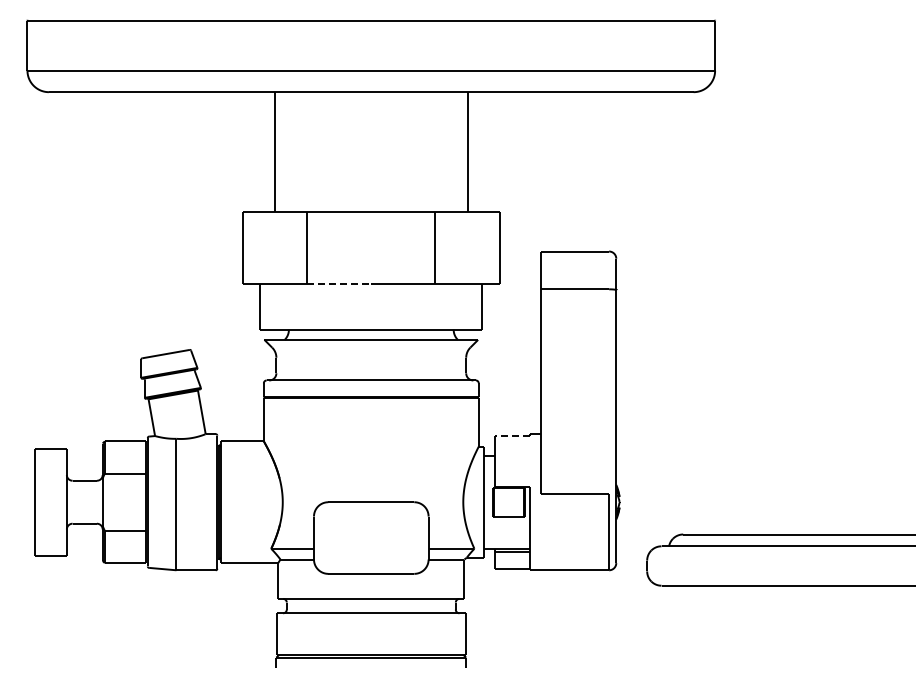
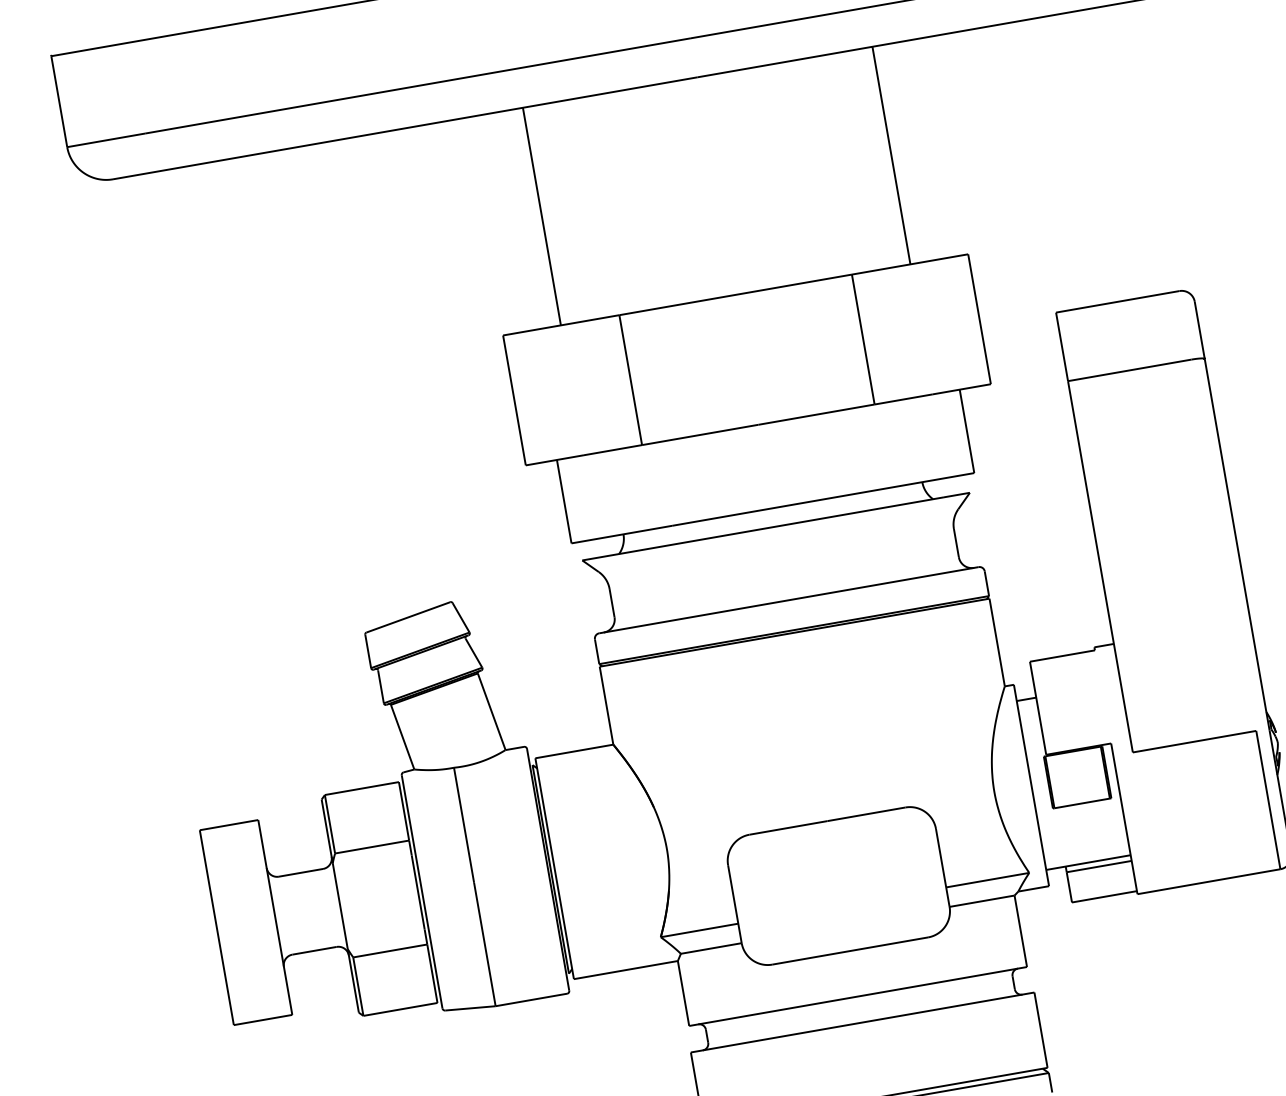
line: (339, 283) -> (700, 434), dashed -> solid
line: (512, 435) -> (1062, 655), dashed -> solid

